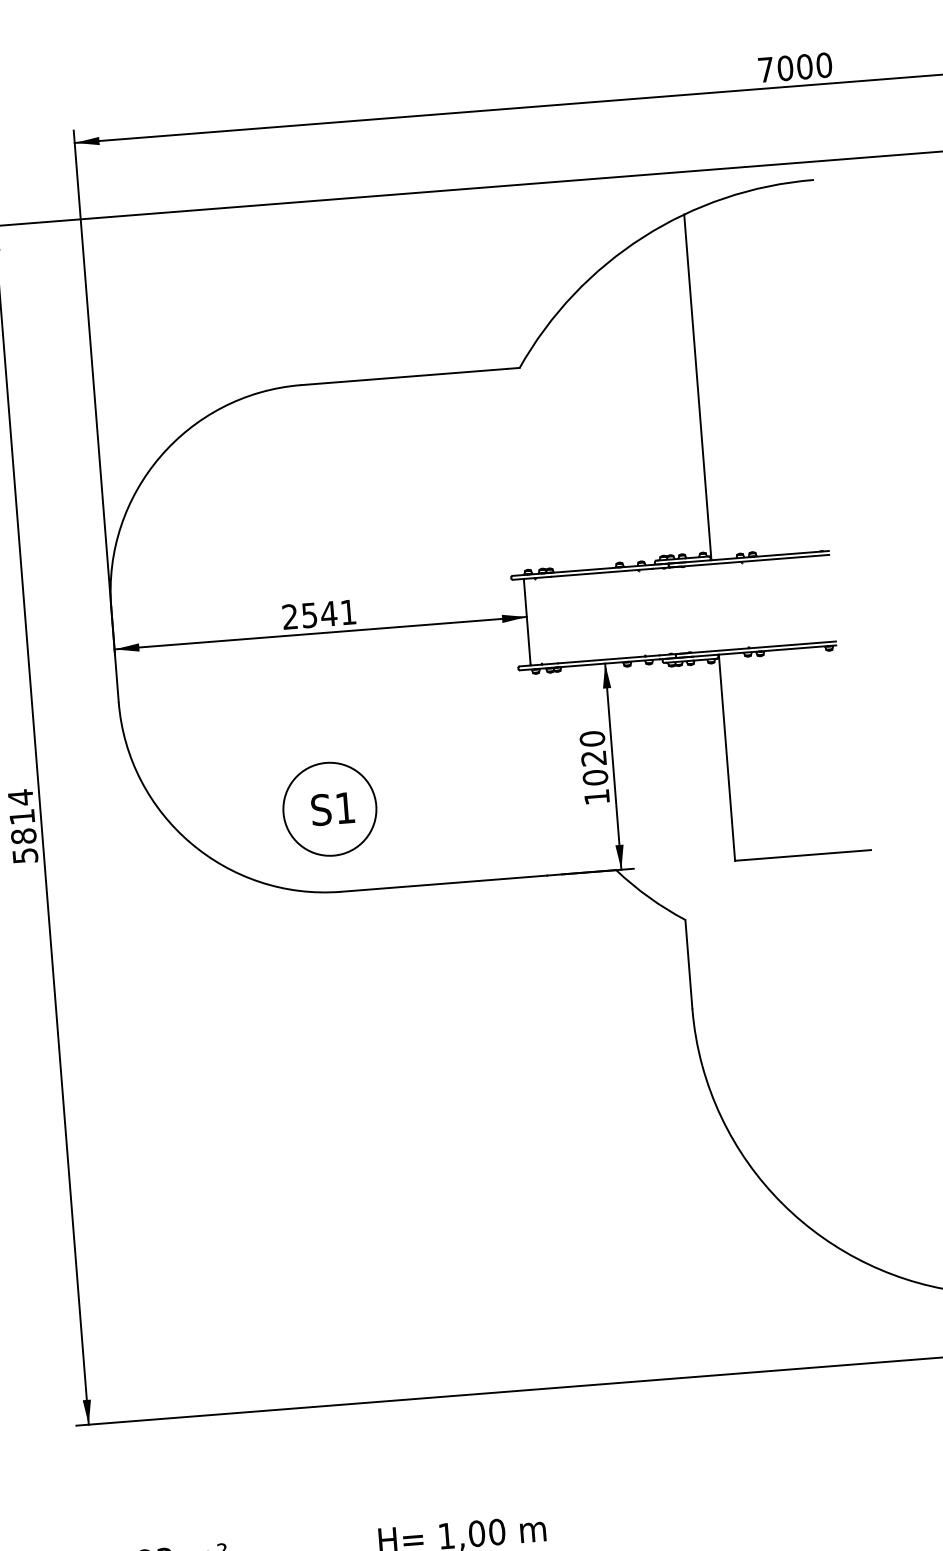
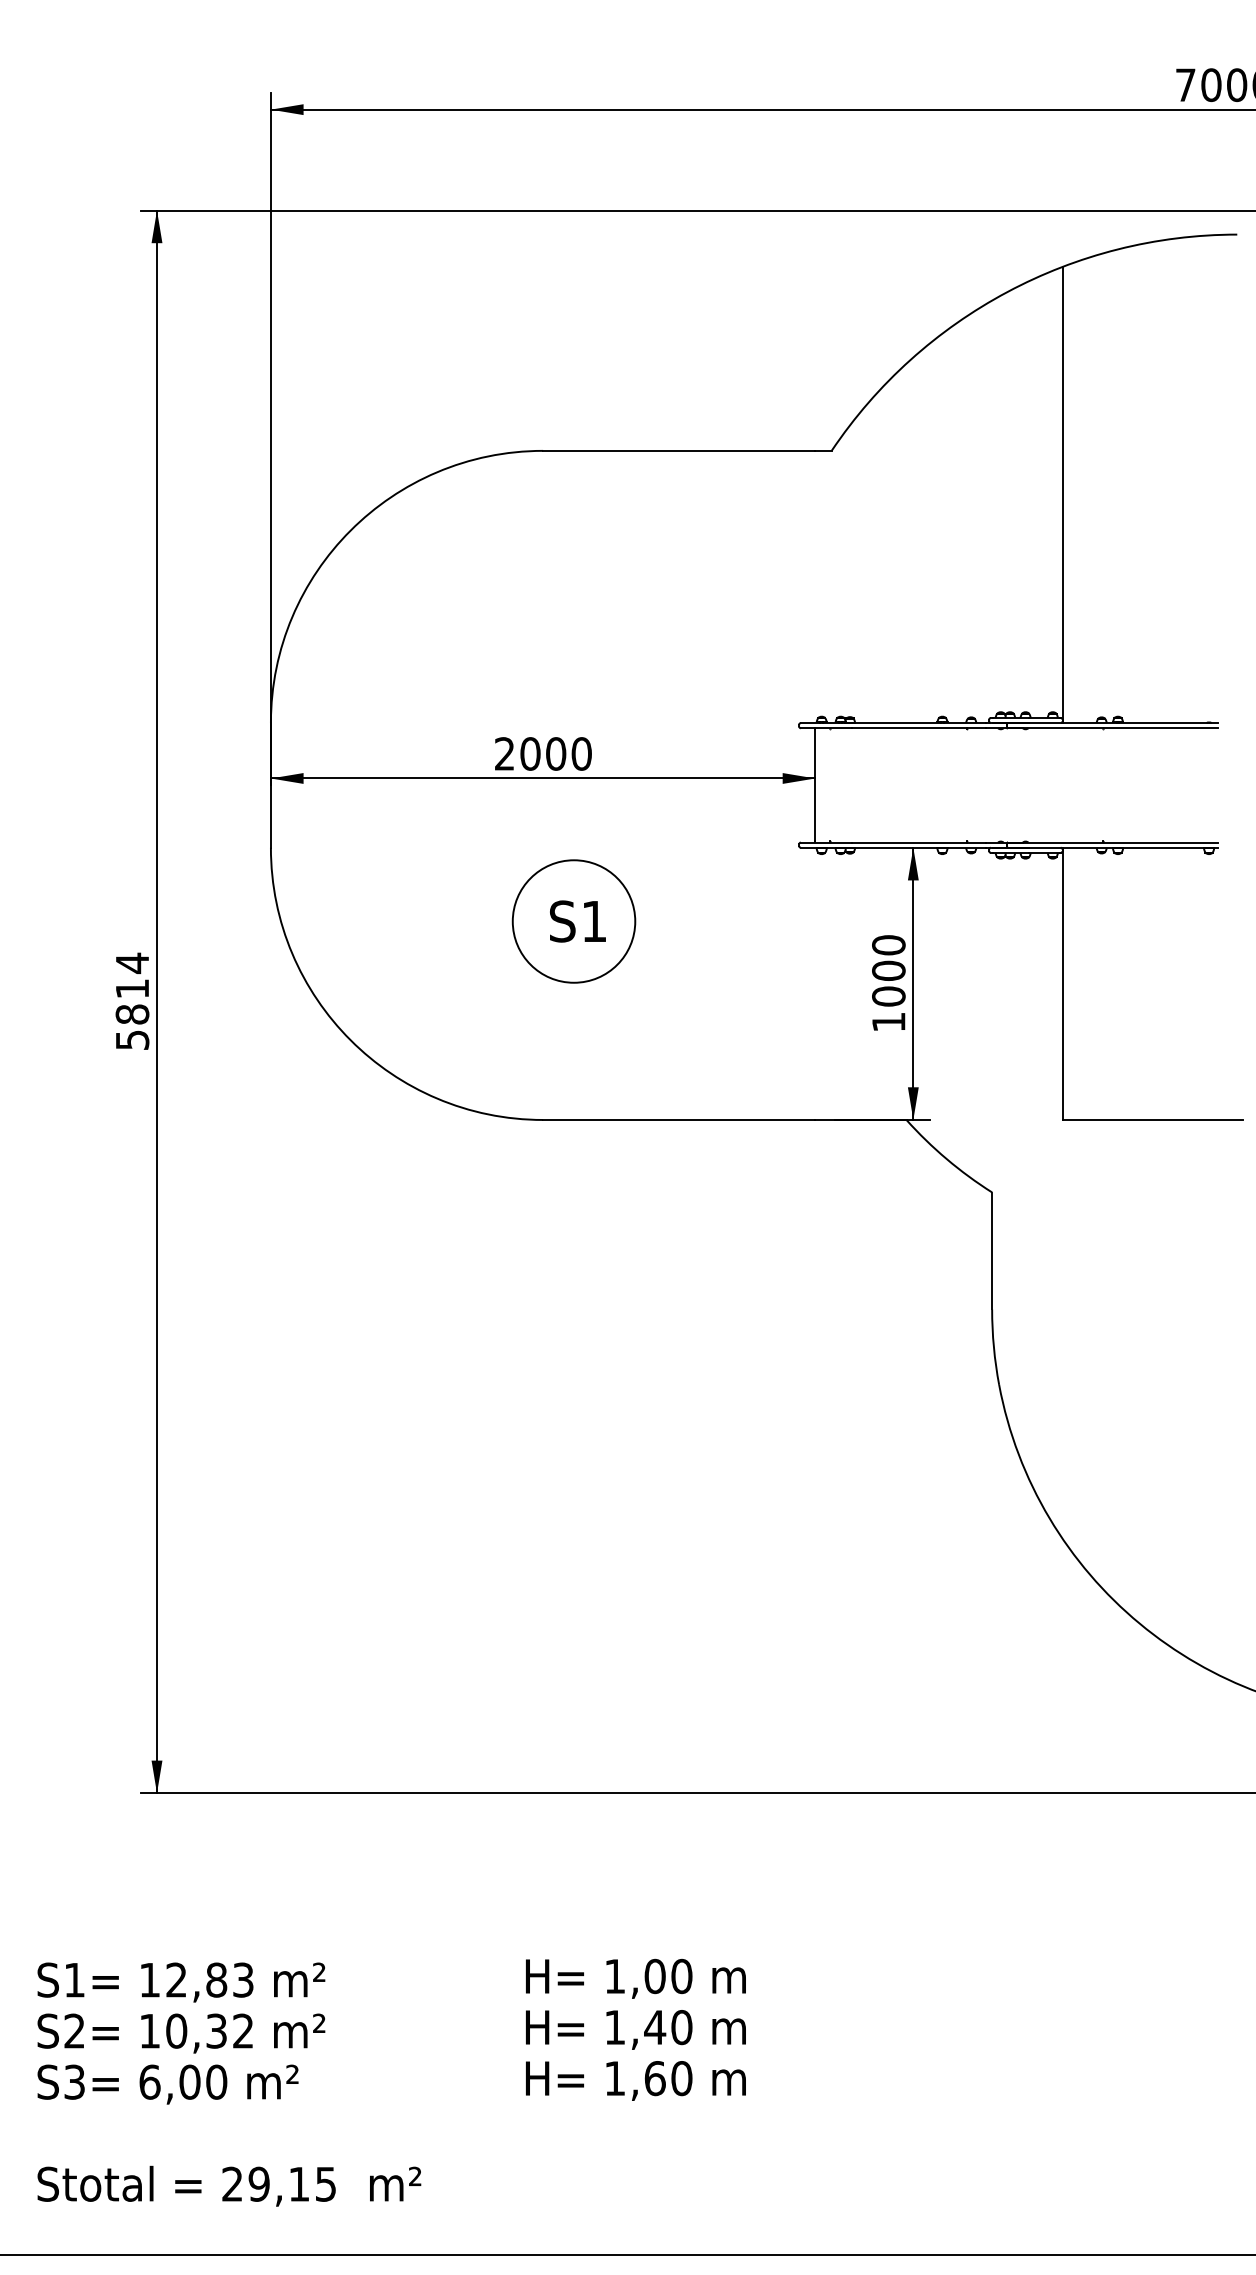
text: (328, 613) -> (555, 753), 2541 -> 2000
text: (593, 758) -> (888, 970), 1020 -> 1000
part: (329, 809) -> (573, 921), moved

